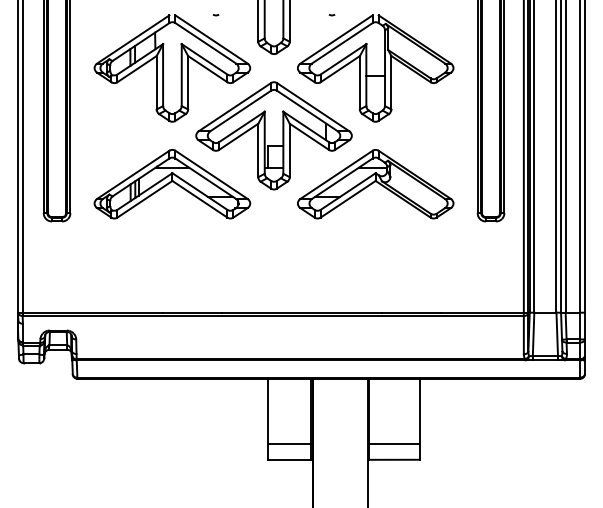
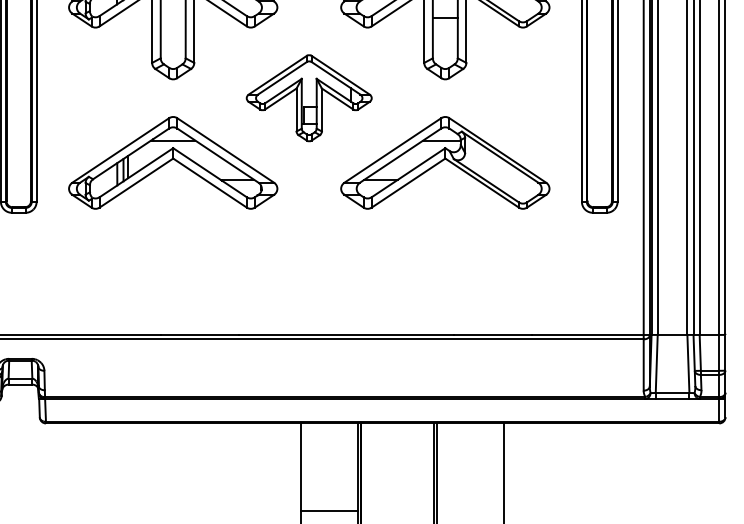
part: (273, 135) -> (308, 97), size x0.6
line: (394, 444) -> (470, 511), removed

